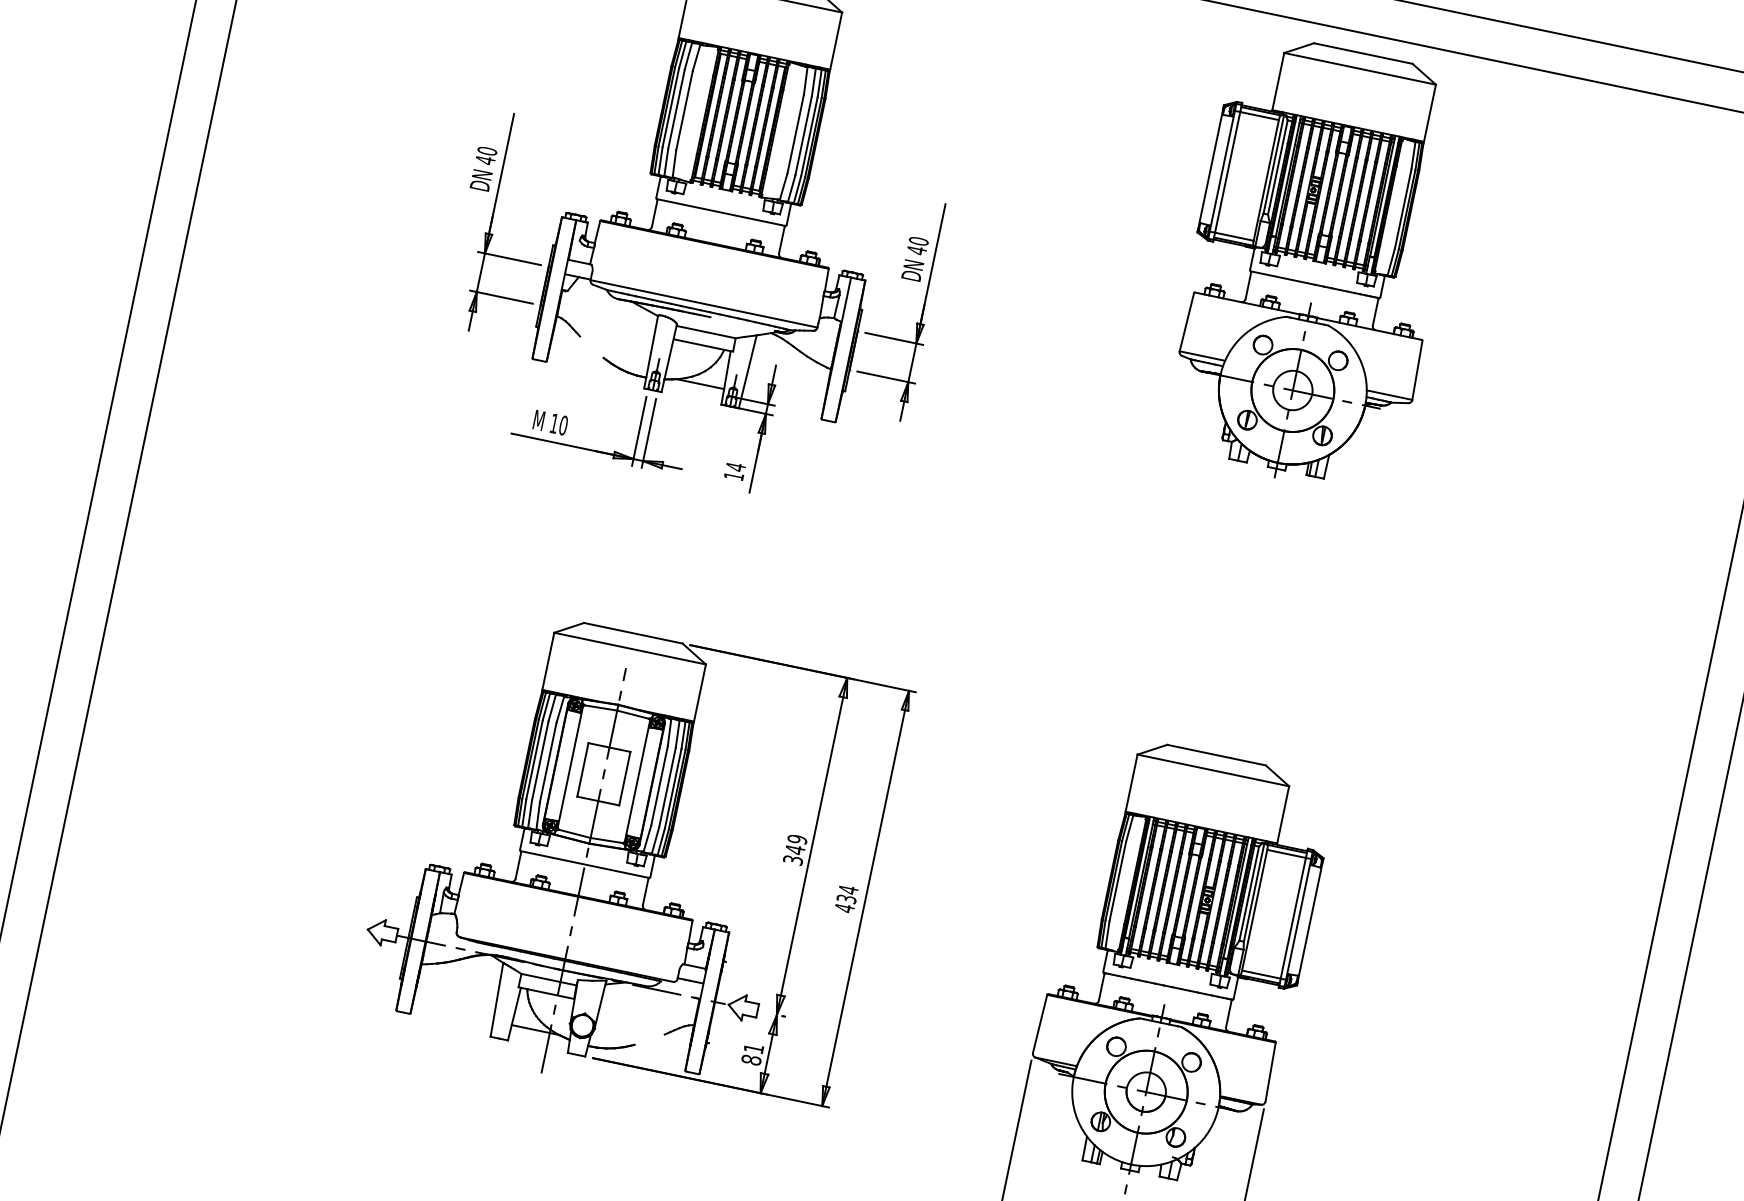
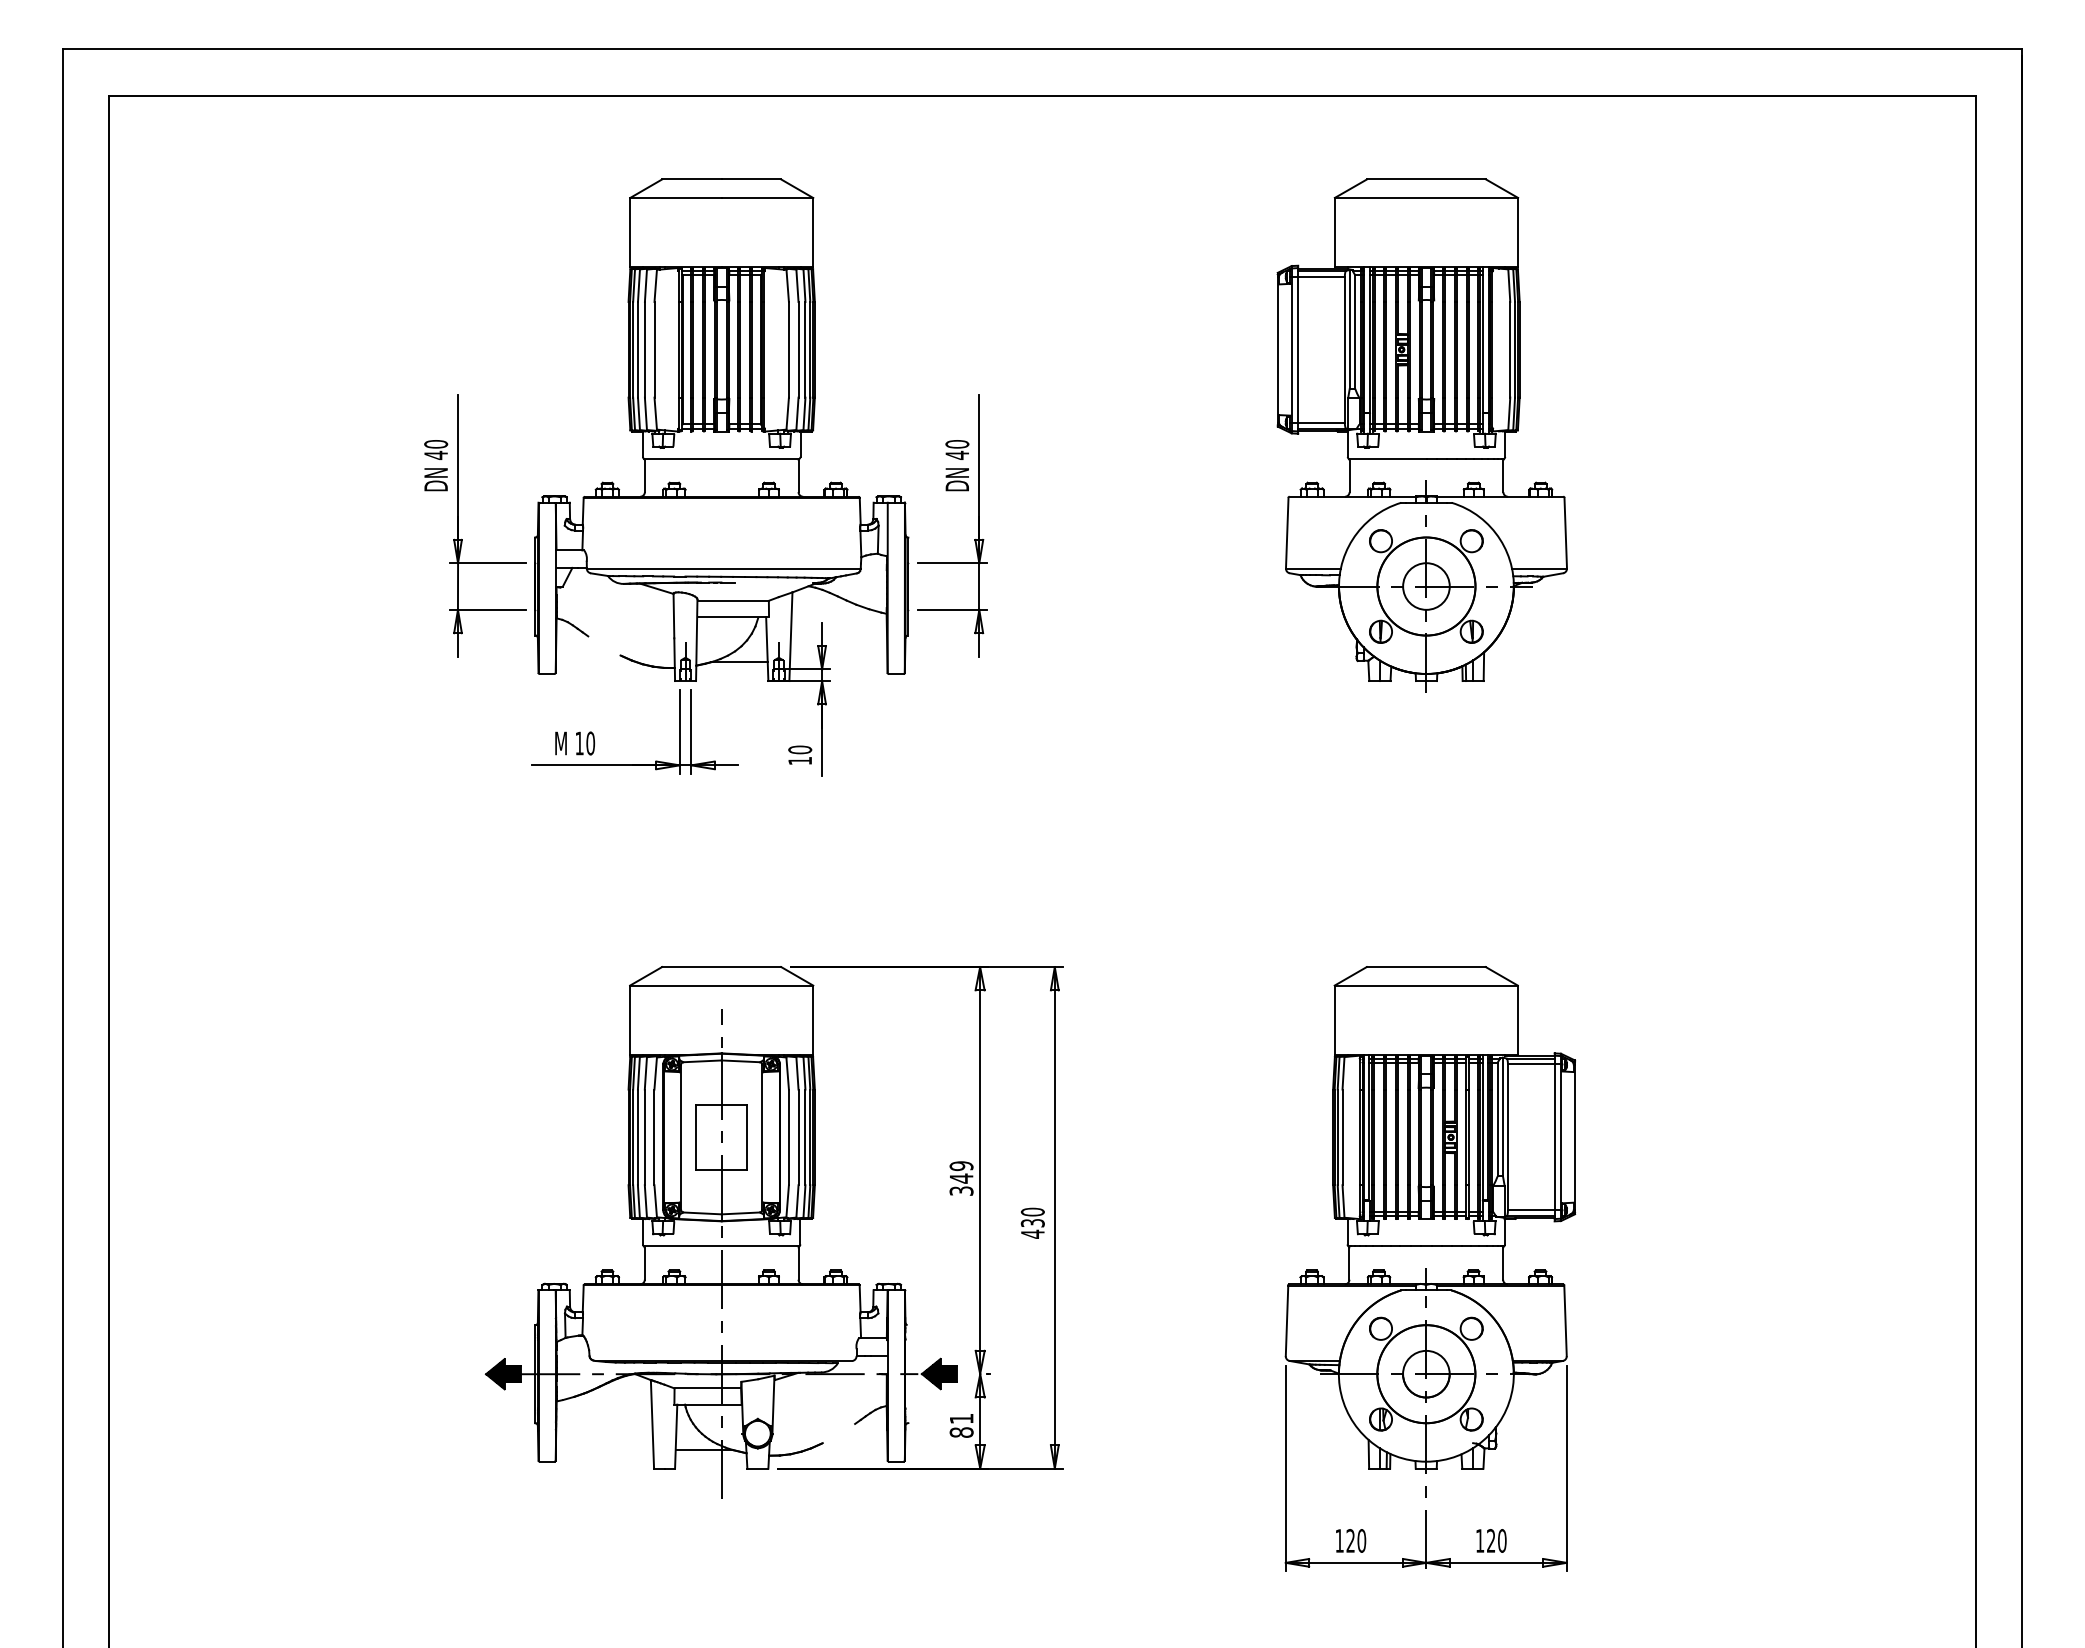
part: (1314, 264) -> (1421, 435), moved
text: (736, 466) -> (800, 749), 14 -> 10
text: (848, 889) -> (1032, 1211), 434 -> 430
hatch: (382, 932) -> (503, 1374), added
hatch: (743, 1007) -> (939, 1373), added

